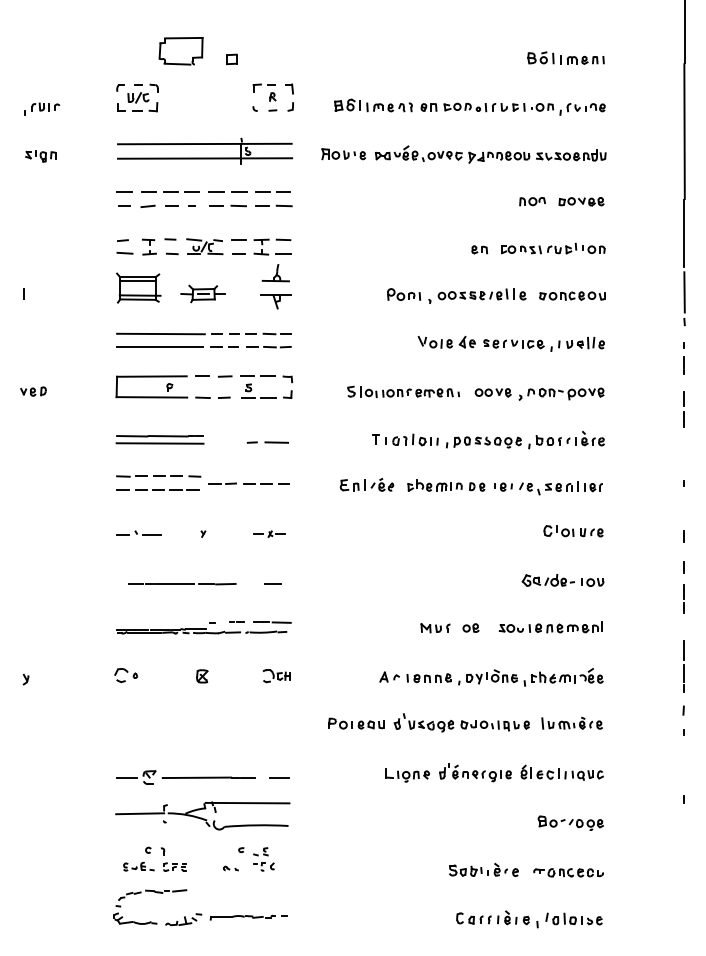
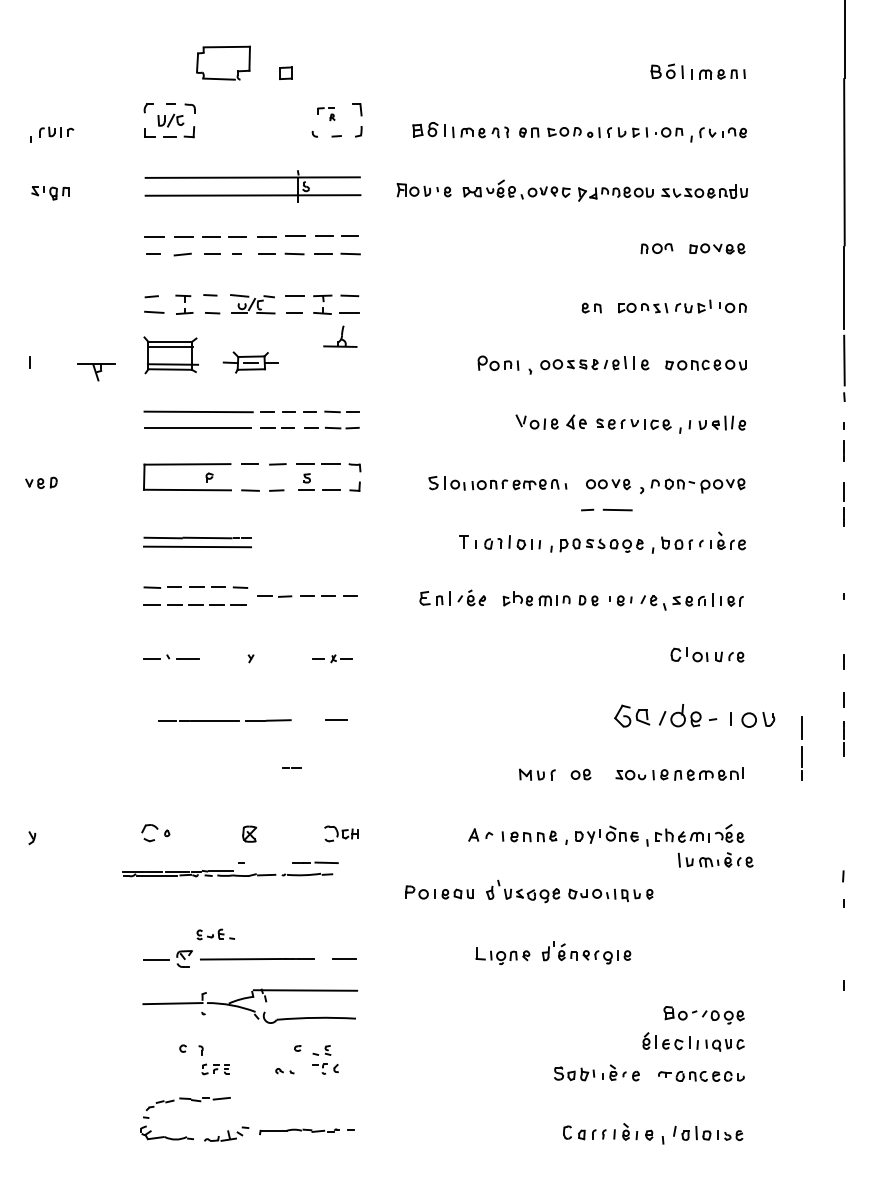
part: (264, 92) -> (326, 114), size x0.6
part: (275, 301) -> (95, 371), moved
line: (267, 442) -> (606, 509), moved
part: (562, 580) -> (693, 715), size x1.6
part: (203, 627) -> (230, 868), moved
line: (683, 666) -> (801, 747), moved
part: (571, 722) -> (714, 858), moved
part: (561, 772) -> (692, 1041), moved
part: (138, 866) -> (215, 934), moved

